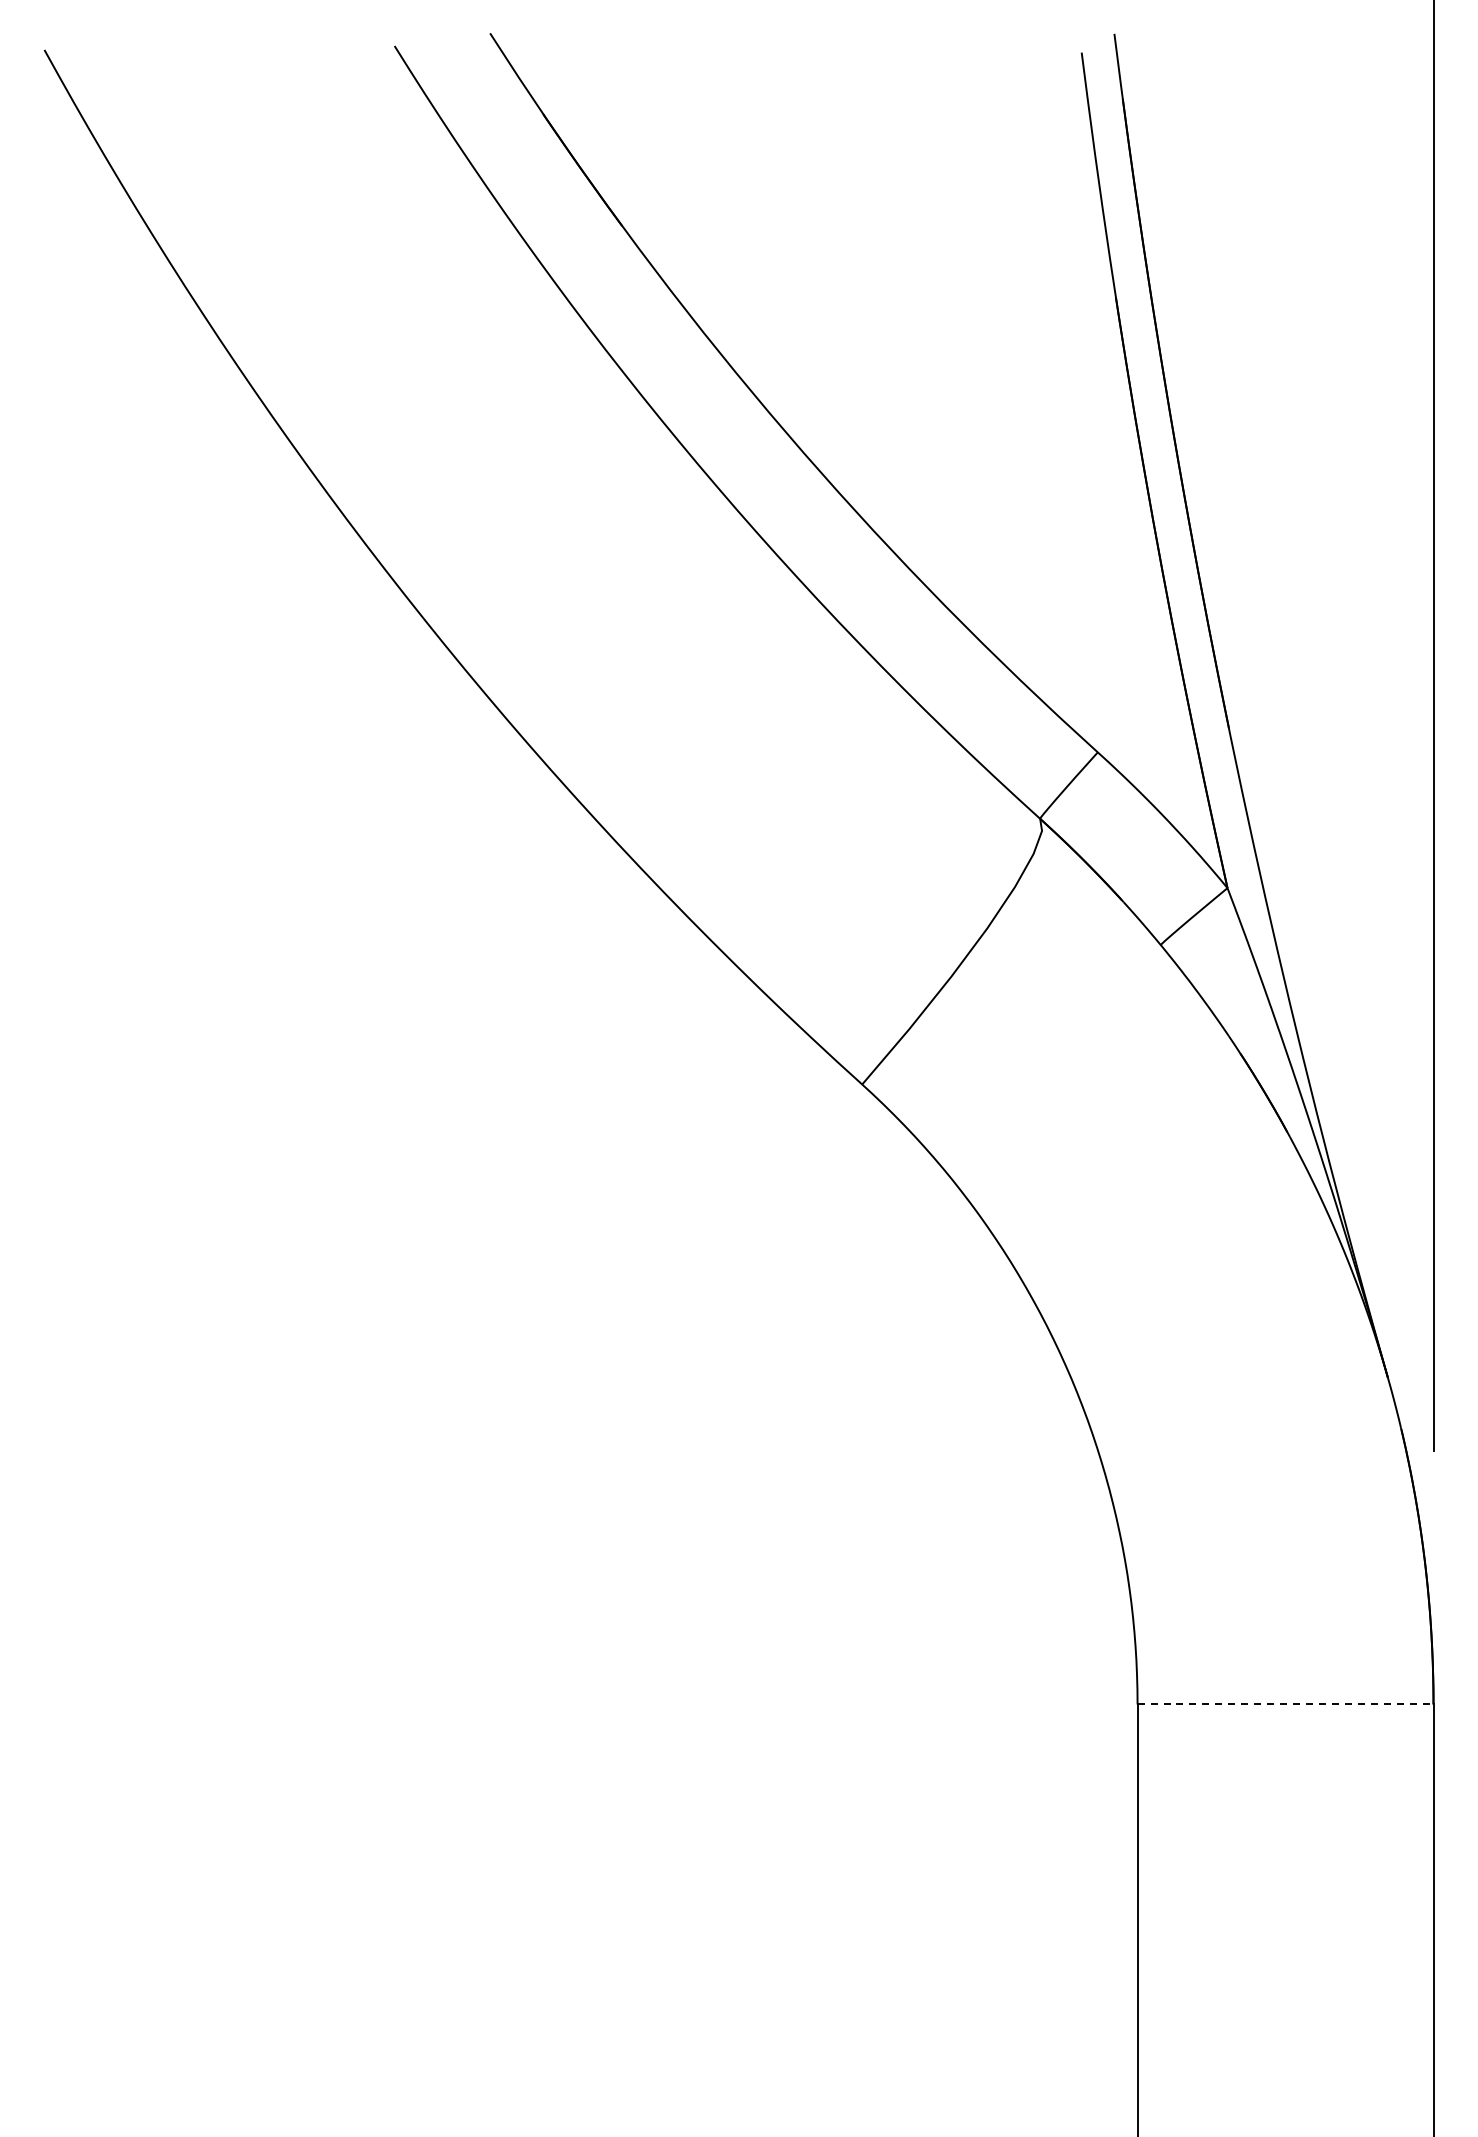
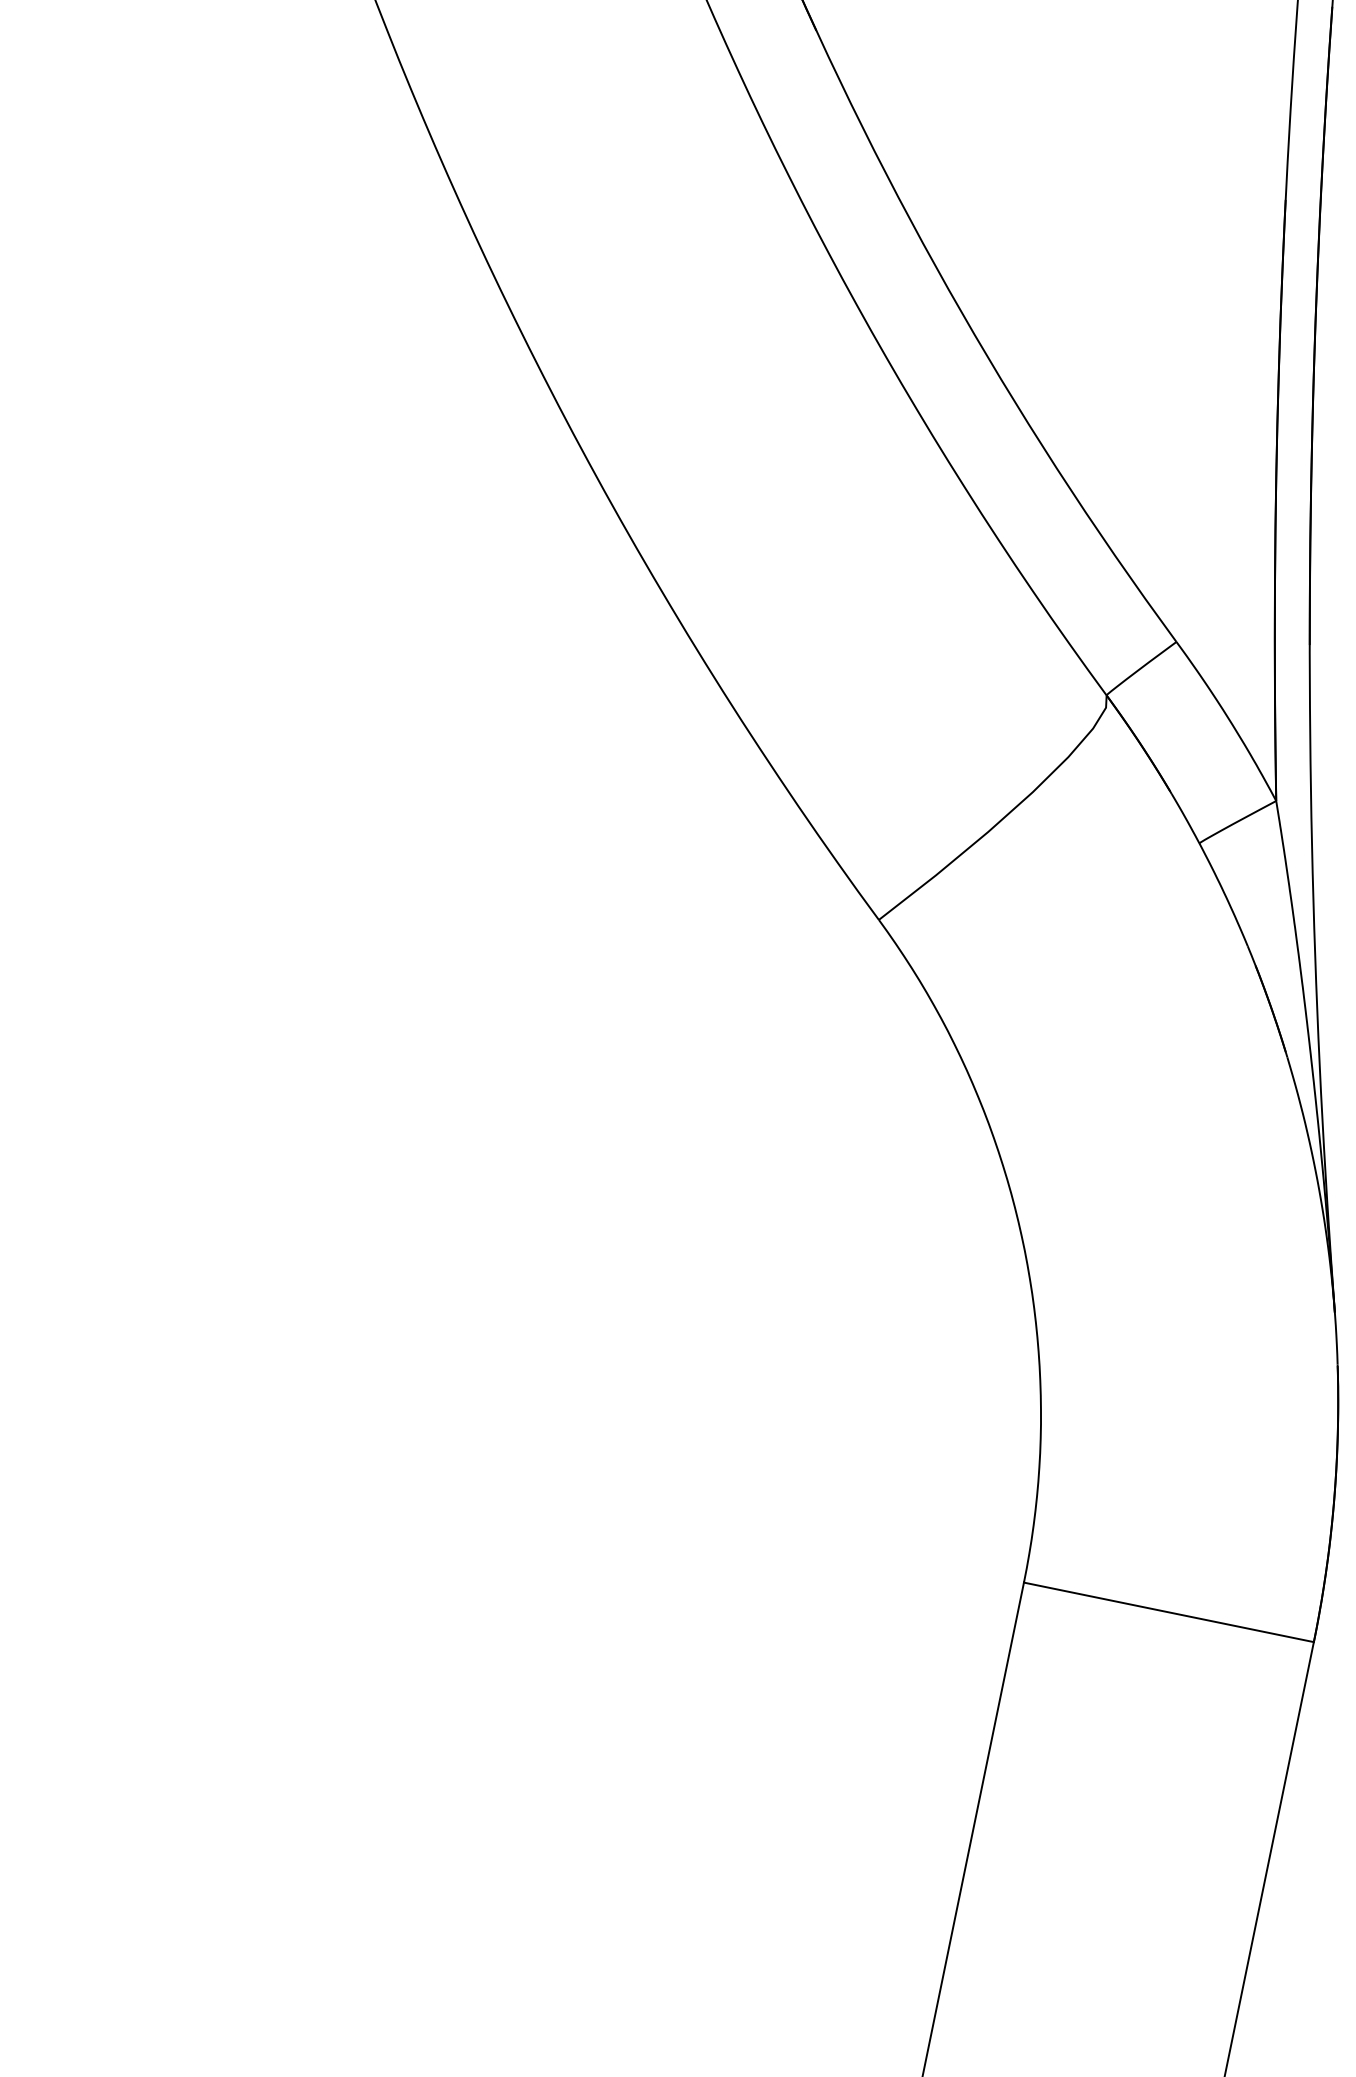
line: (1285, 1704) -> (1168, 1612), dashed -> solid

